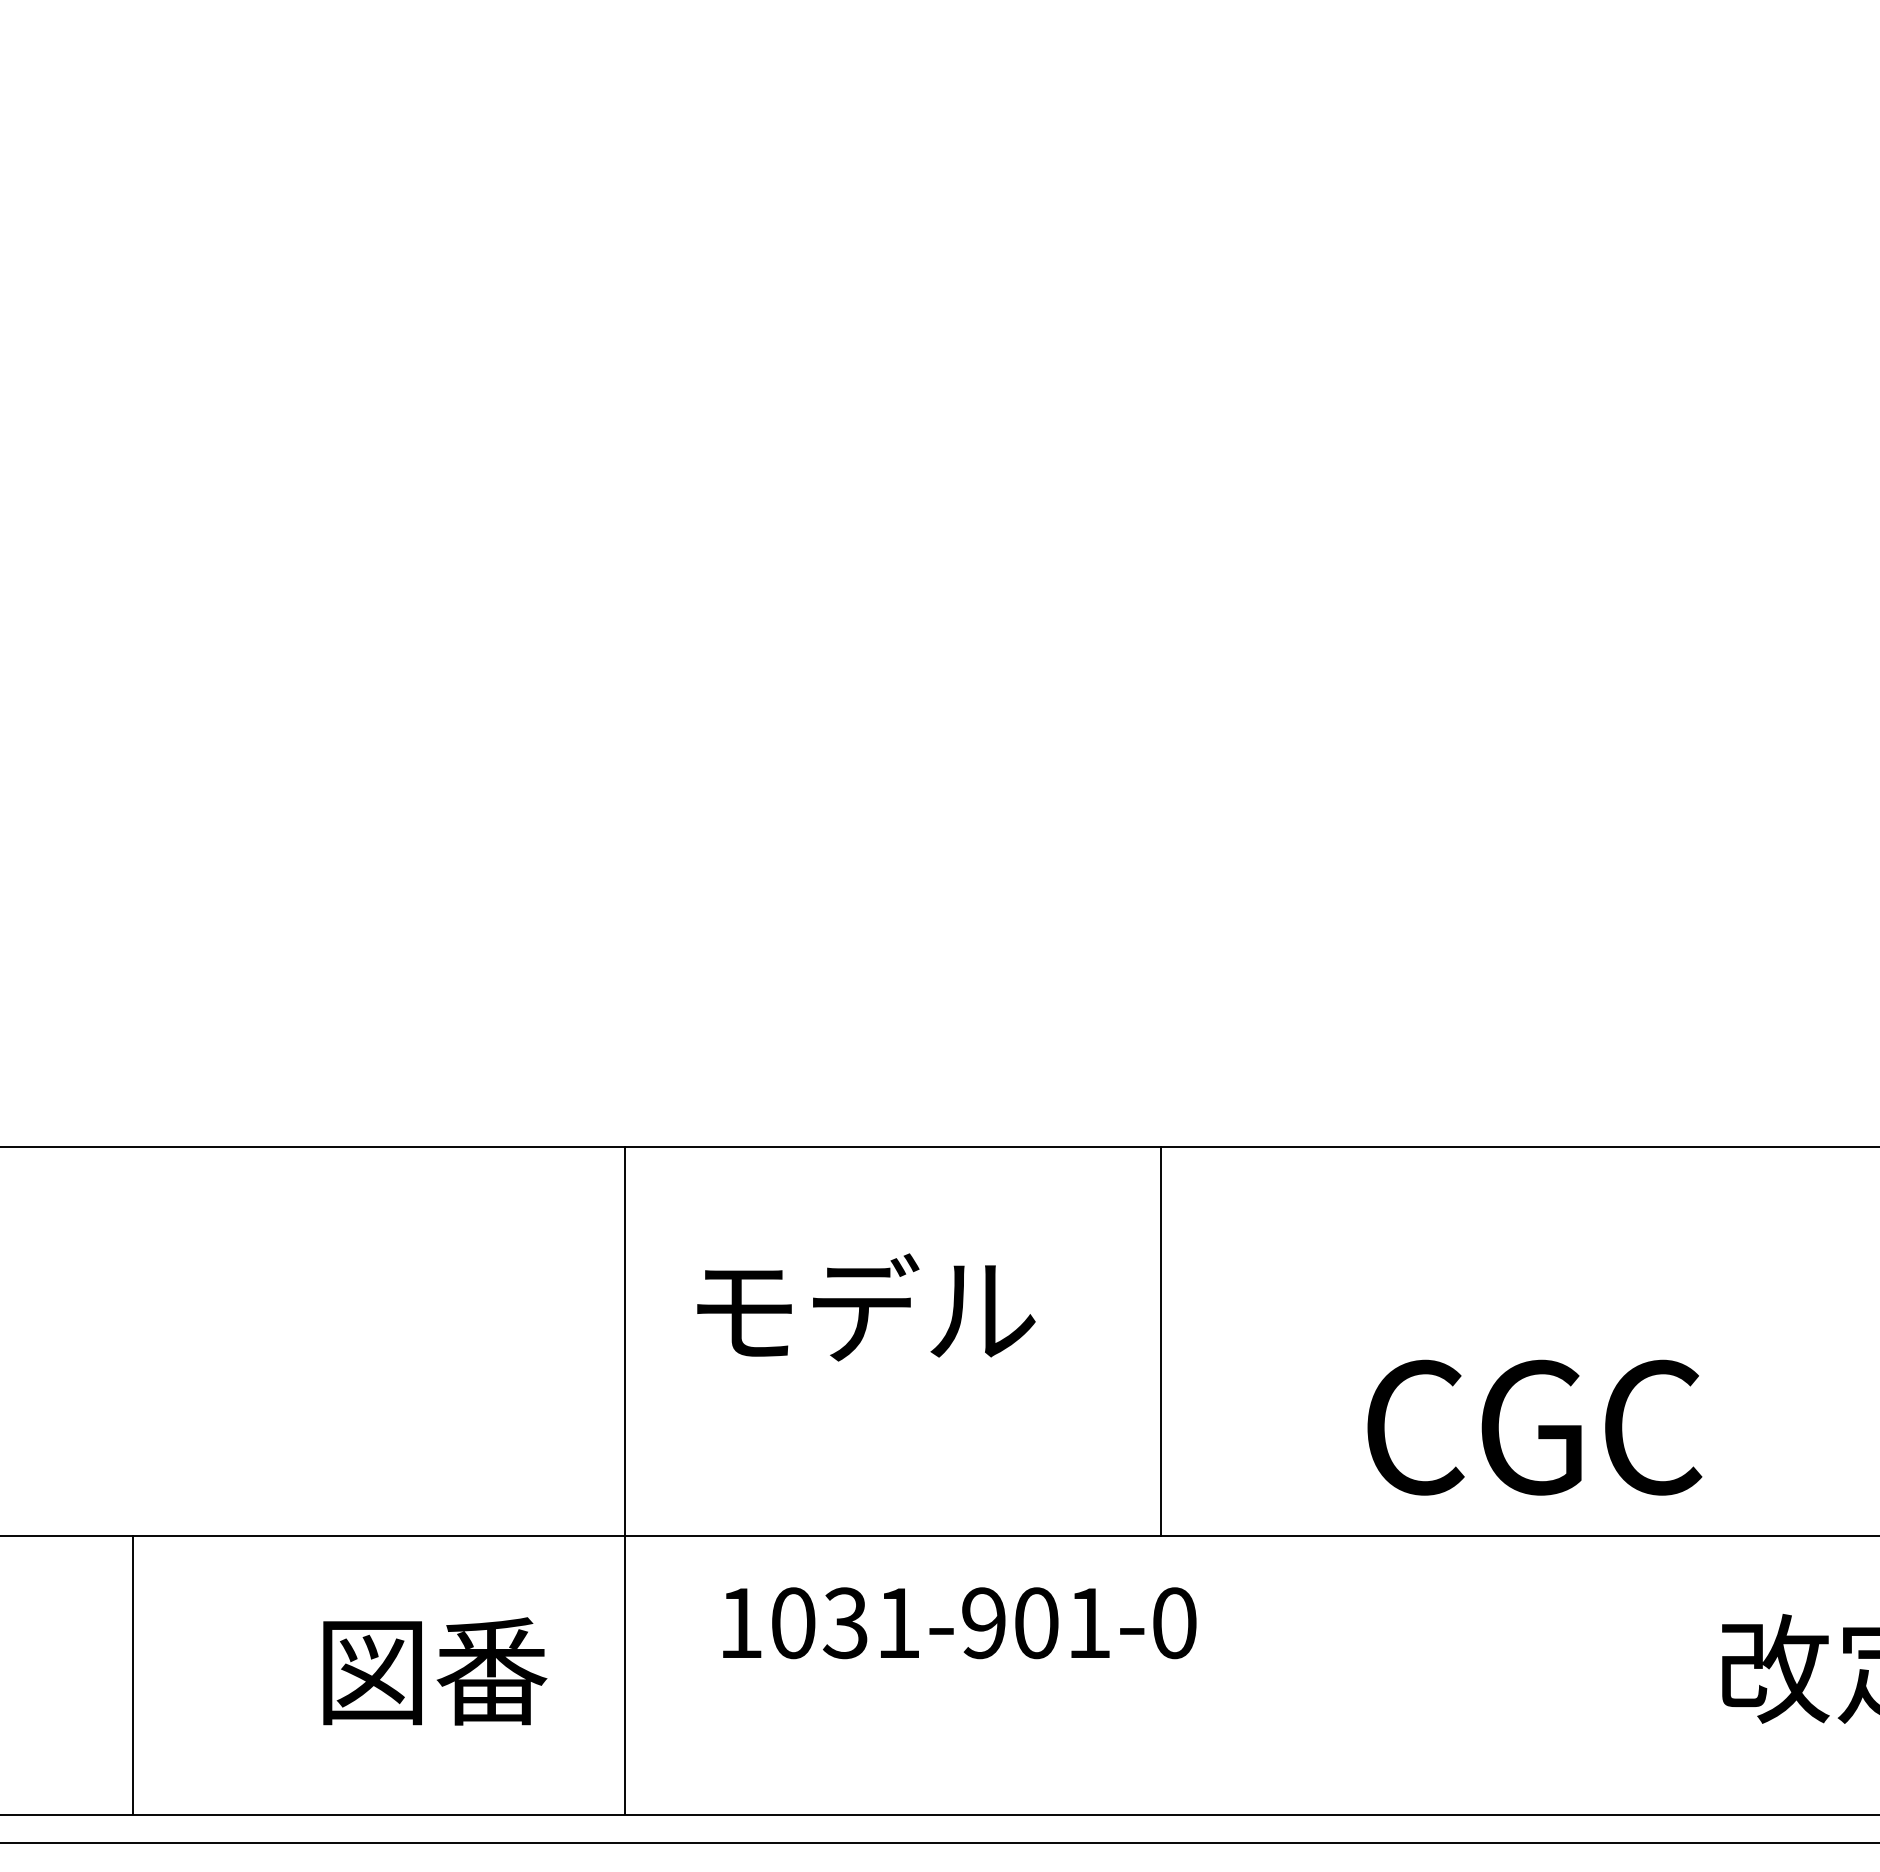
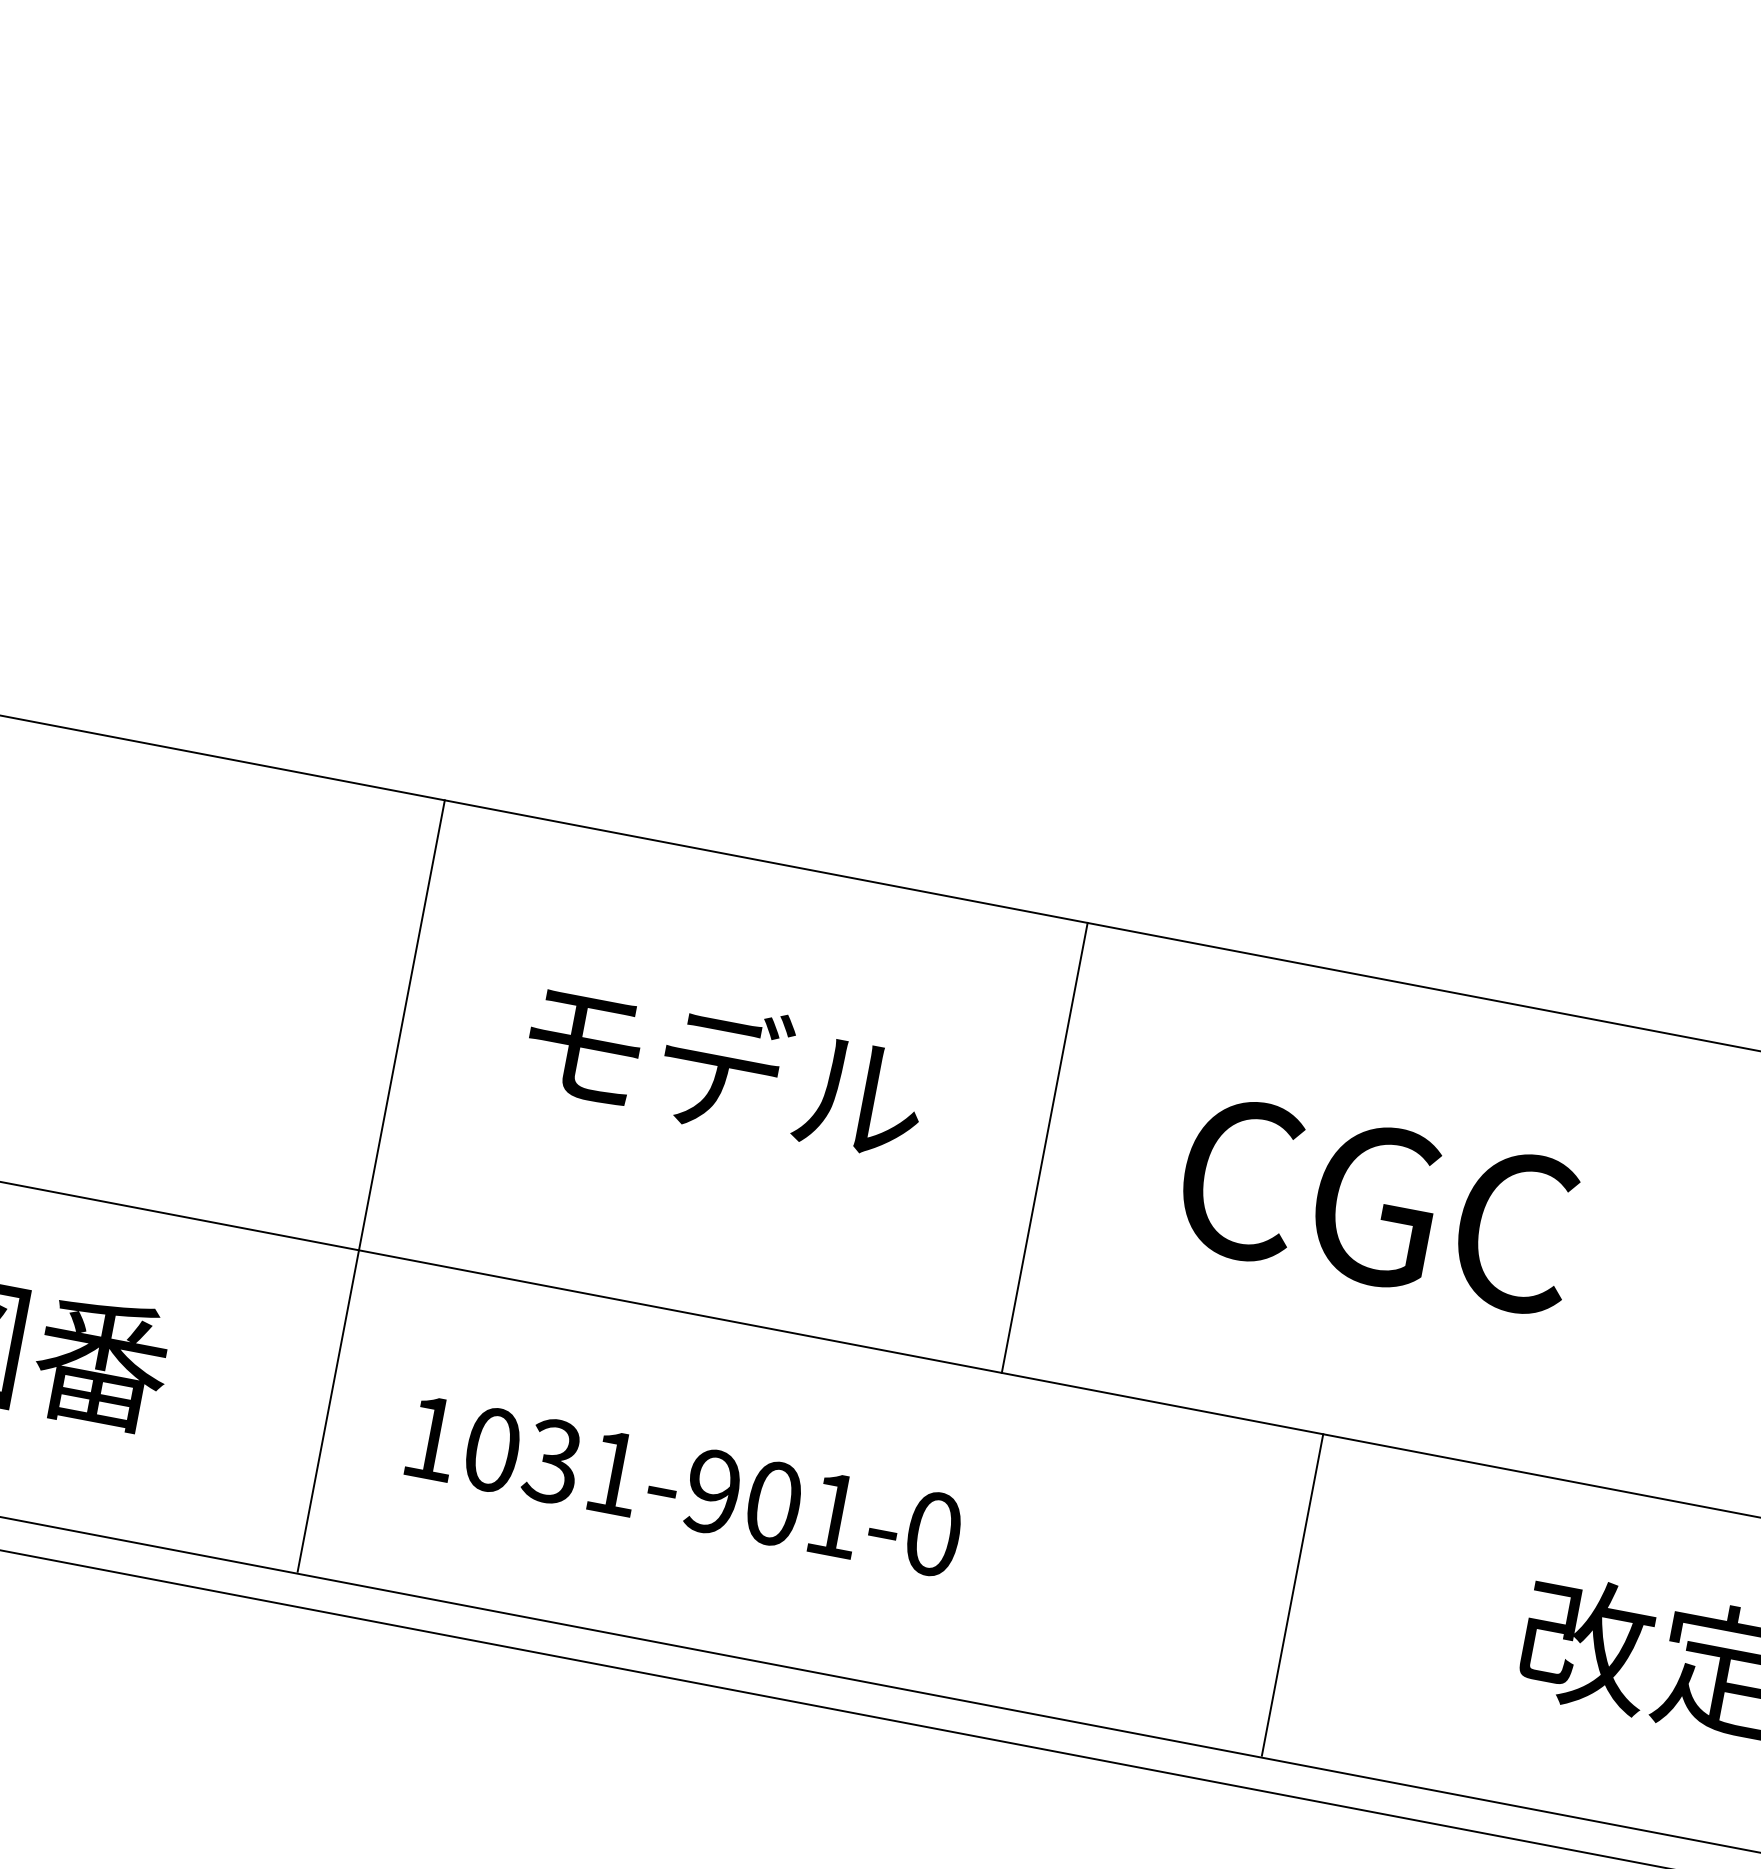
text: (866, 1307) -> (726, 1067), moved
line: (1160, 1341) -> (1044, 1147), moved
text: (1534, 1427) -> (1378, 1205), moved
line: (625, 1480) -> (371, 1186), moved
text: (959, 1623) -> (684, 1486), moved
line: (1521, 1674) -> (1292, 1594), added

